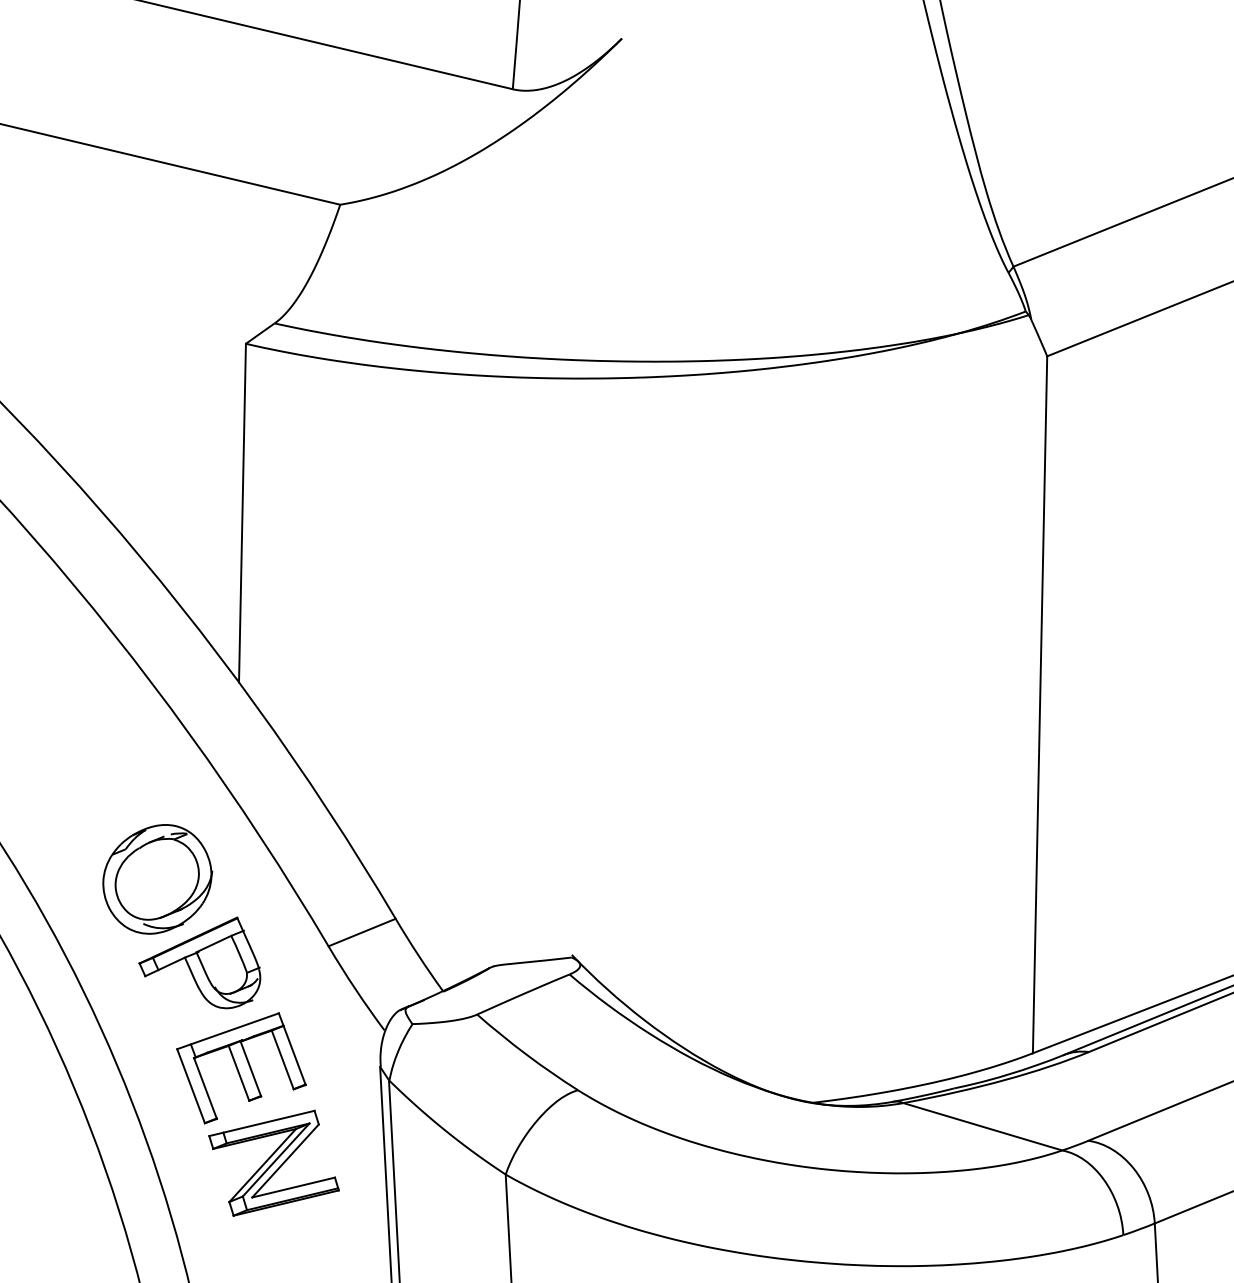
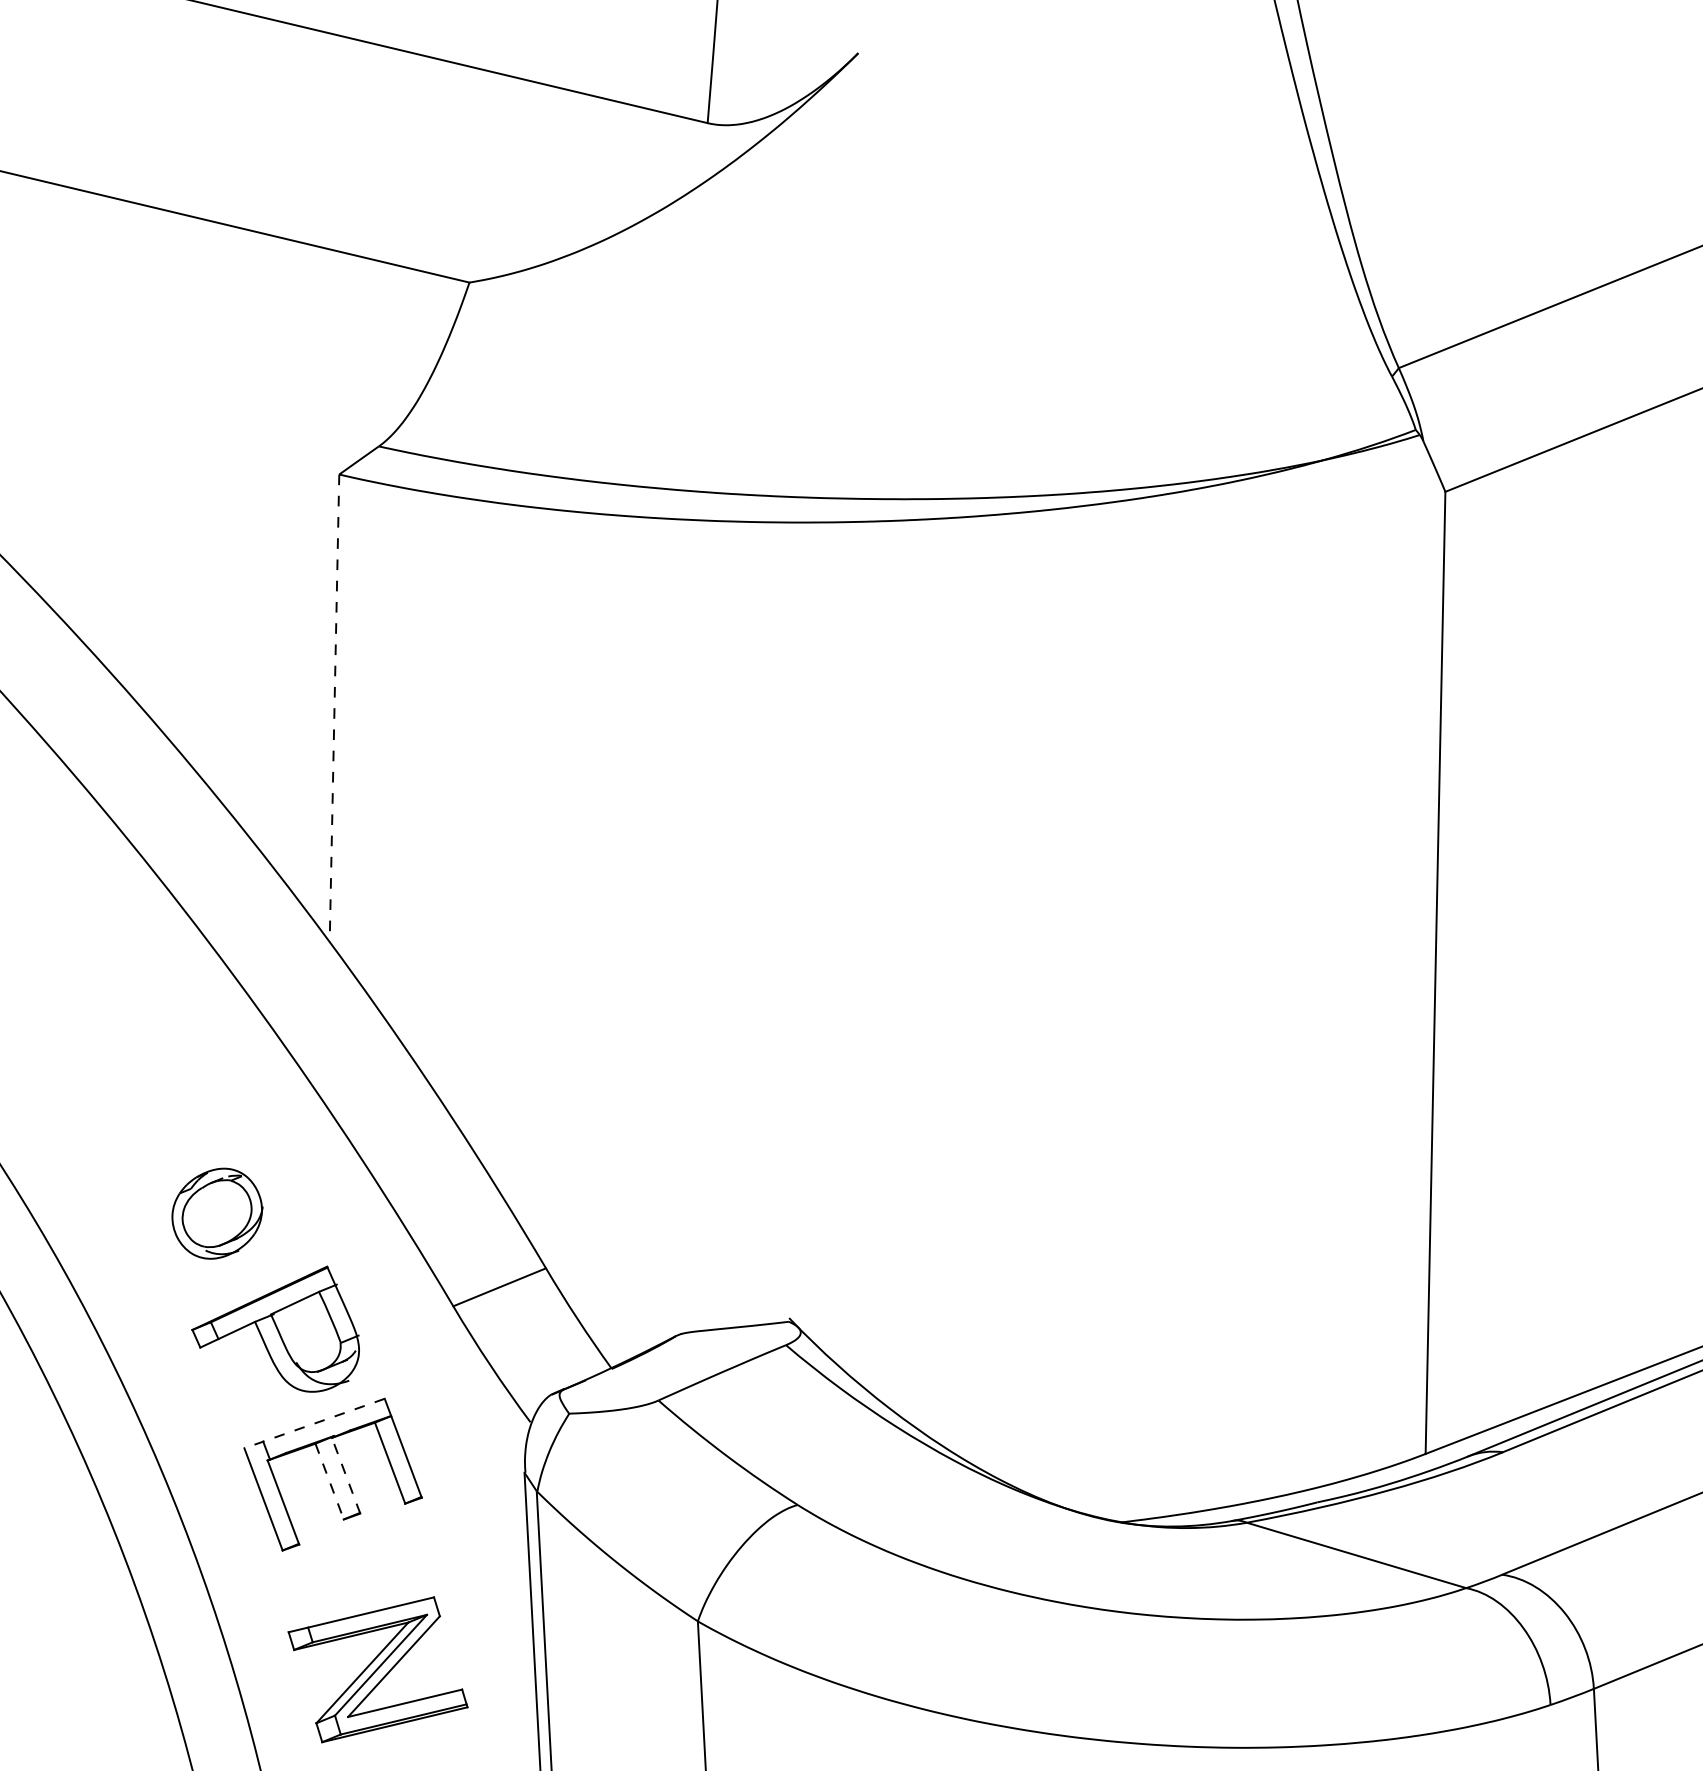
line: (242, 513) -> (334, 708), solid -> dashed
part: (157, 879) -> (217, 1213), size x0.6
line: (227, 1031) -> (314, 1423), solid -> dashed
line: (250, 1068) -> (345, 1475), solid -> dashed
line: (238, 1073) -> (329, 1482), solid -> dashed
part: (273, 1163) -> (377, 1669), moved

